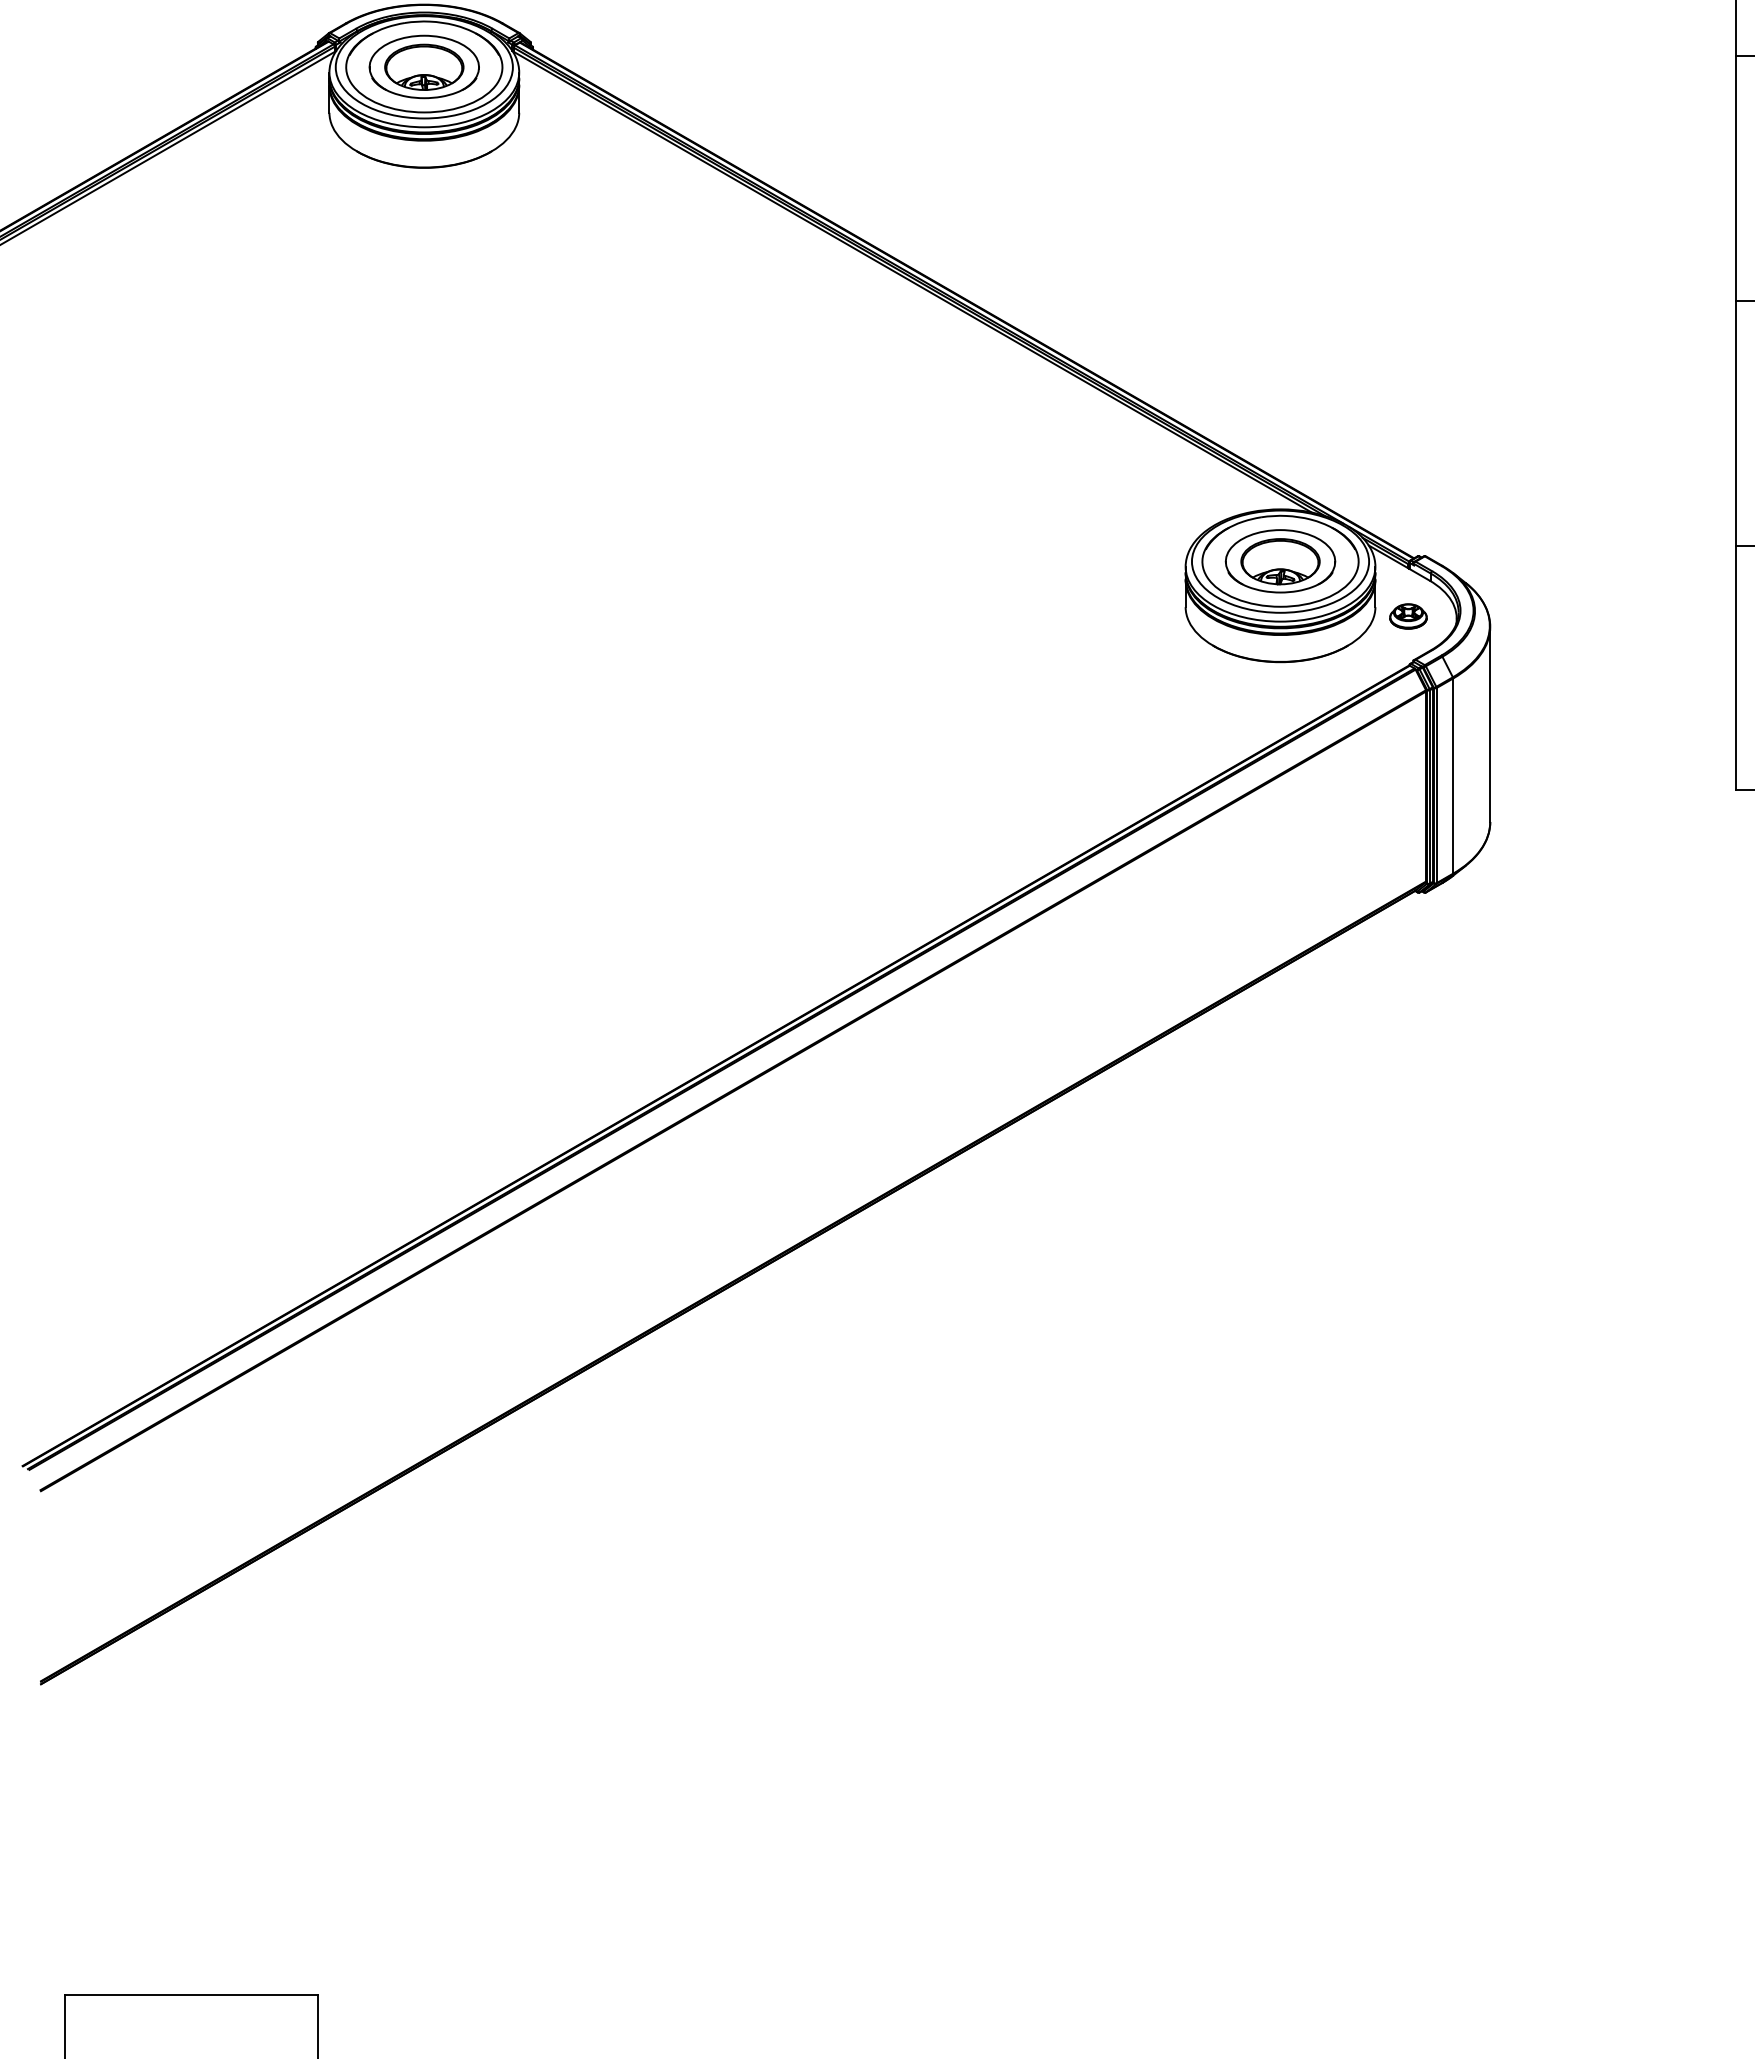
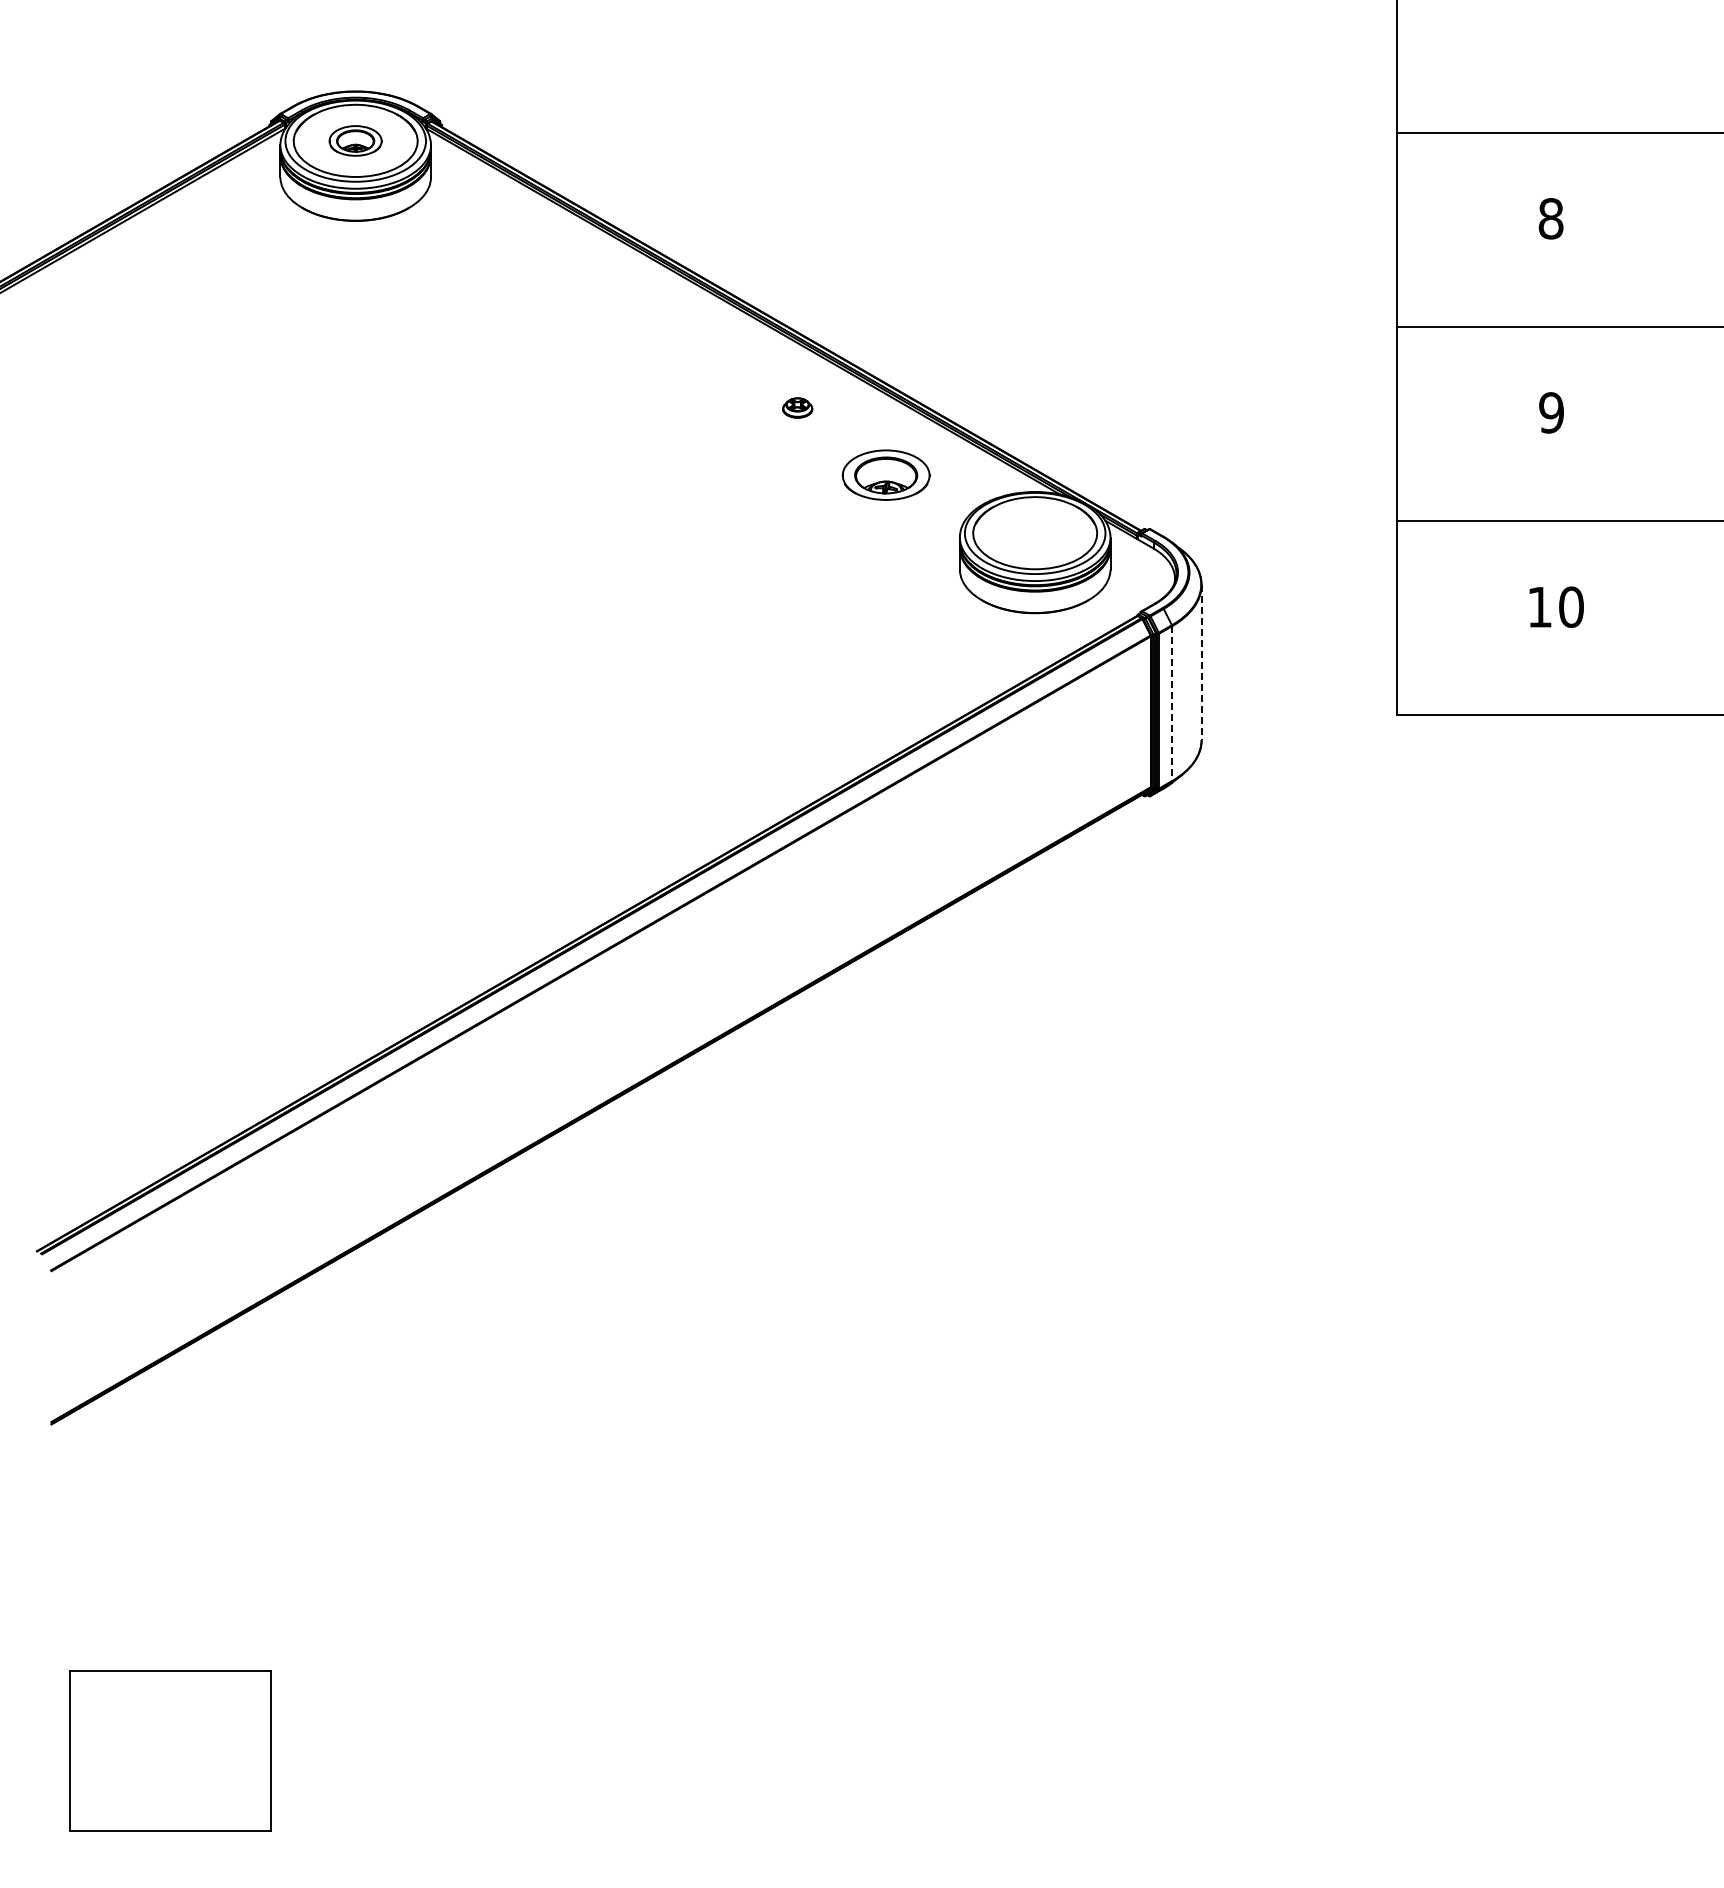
part: (424, 66) -> (355, 140), size x0.6
part: (1279, 560) -> (885, 474), moved
part: (1408, 615) -> (797, 407), moved
line: (1490, 725) -> (1201, 663), solid -> dashed
line: (1453, 777) -> (1172, 704), solid -> dashed

